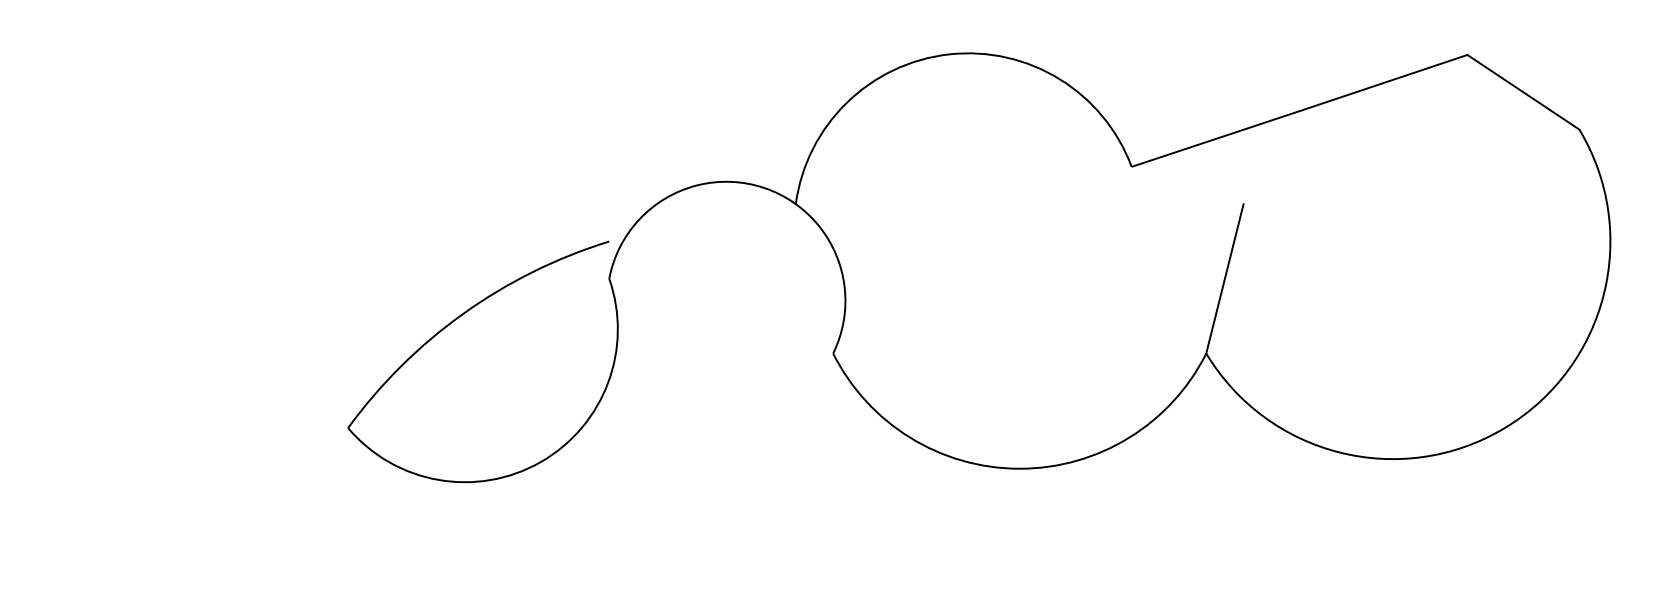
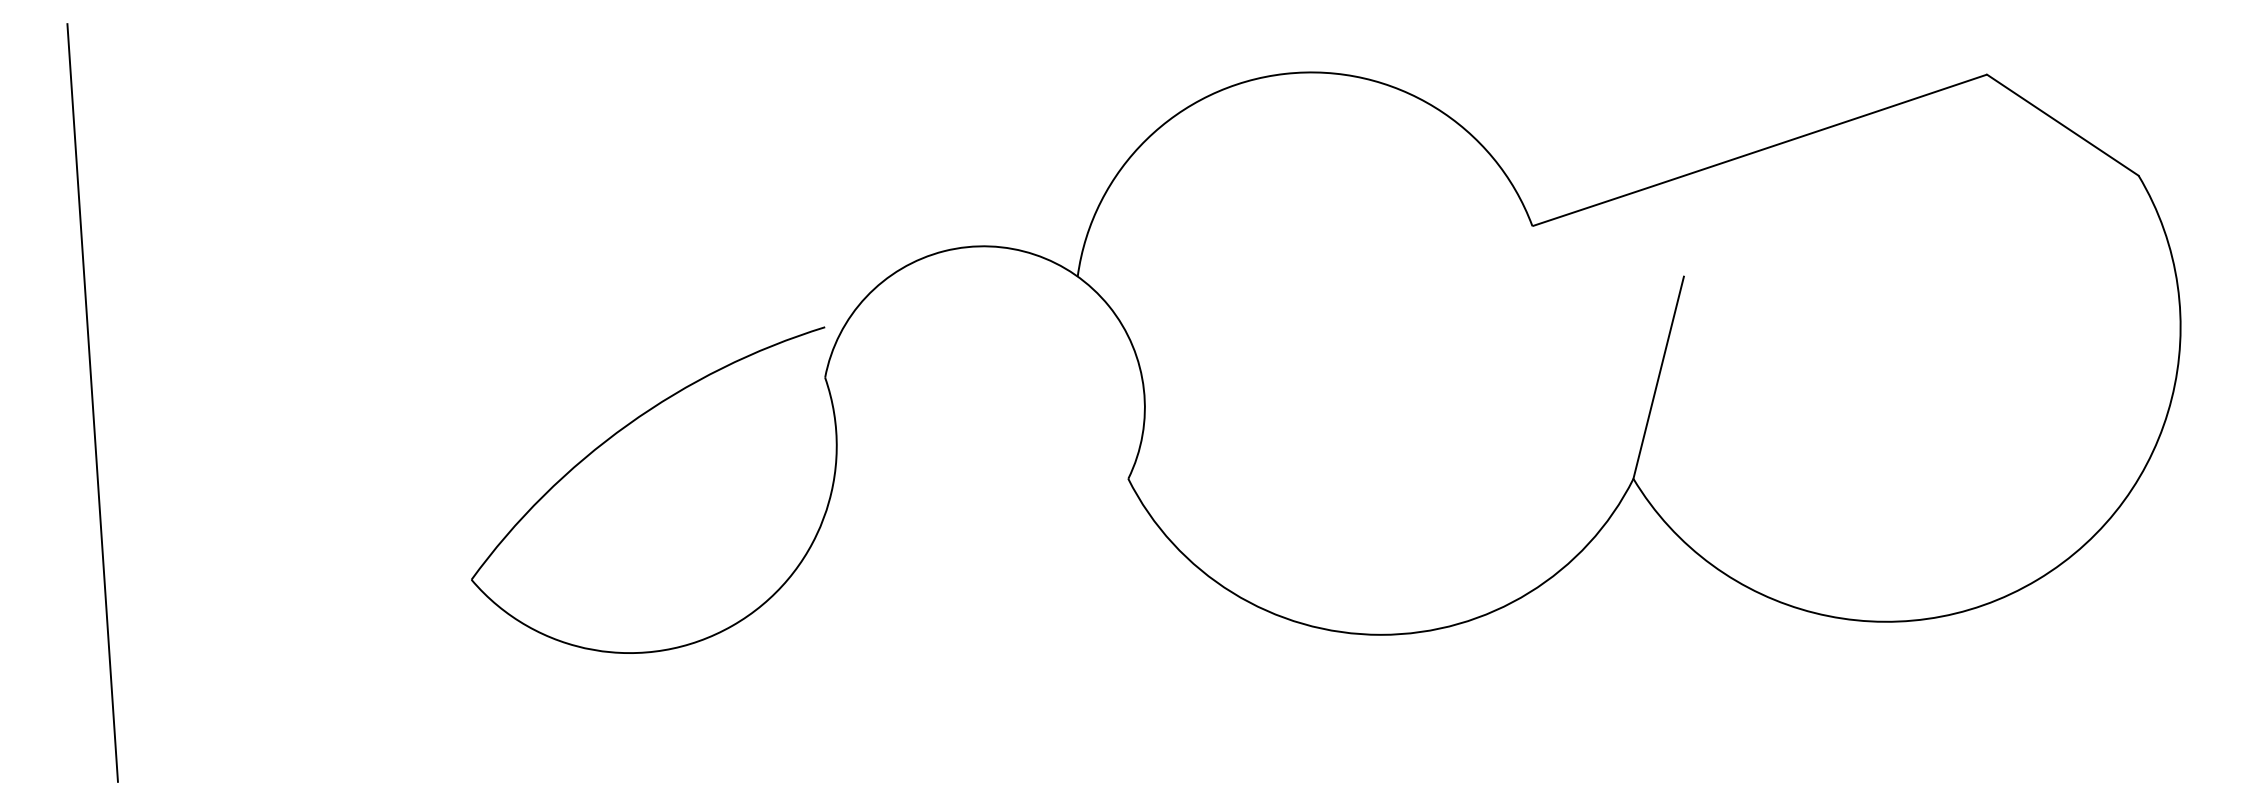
line: (68, 297) -> (92, 402), added

